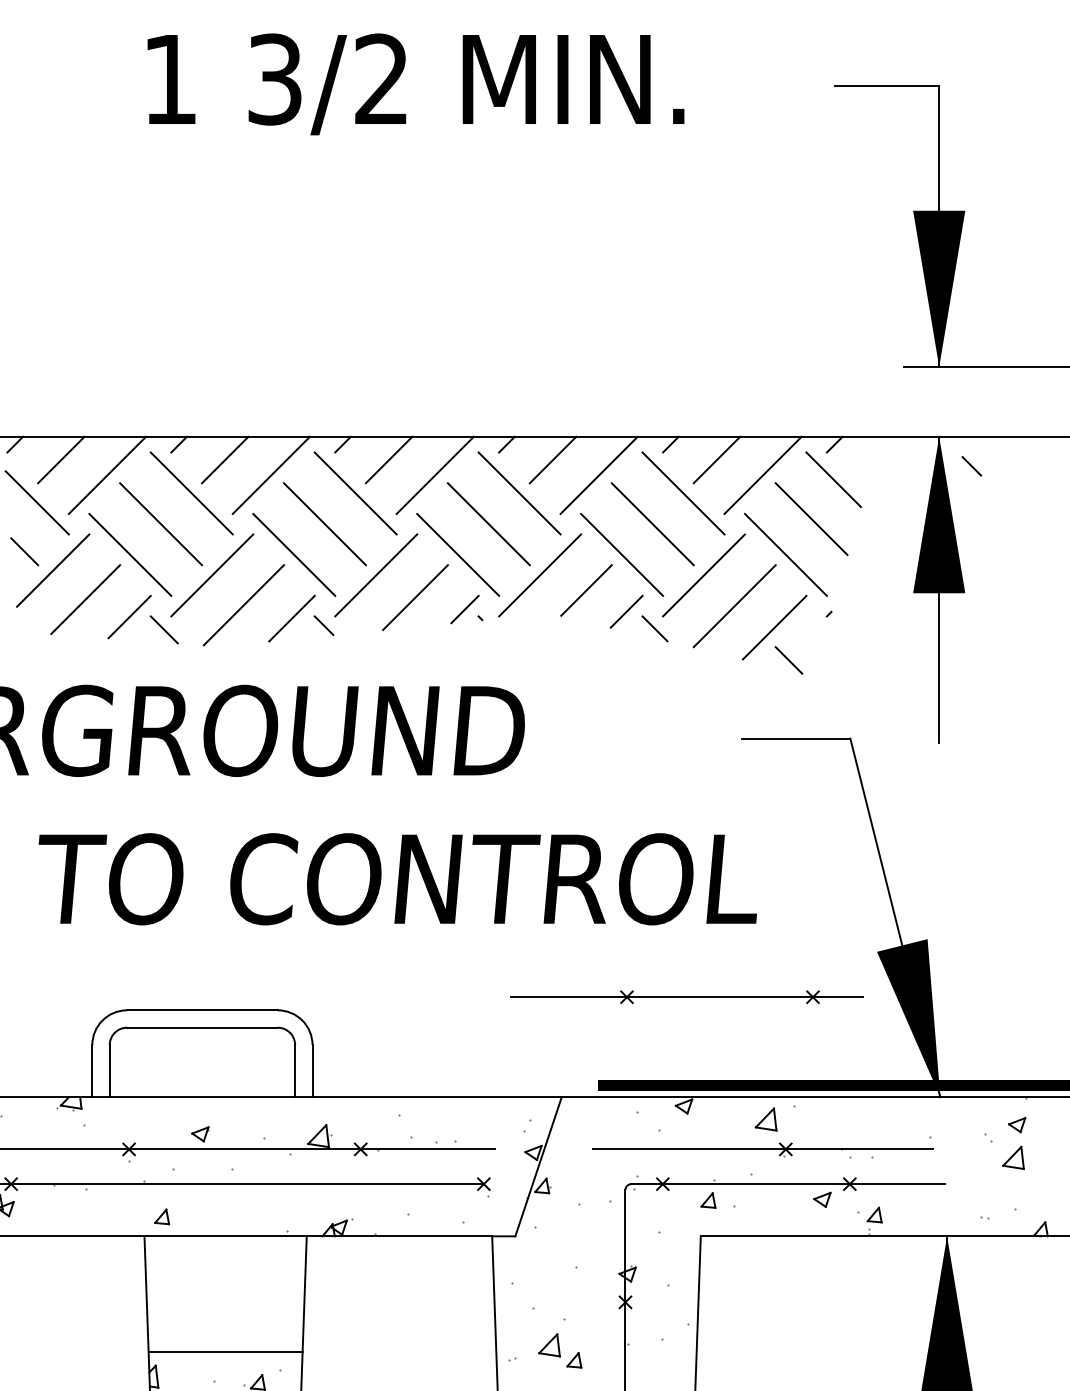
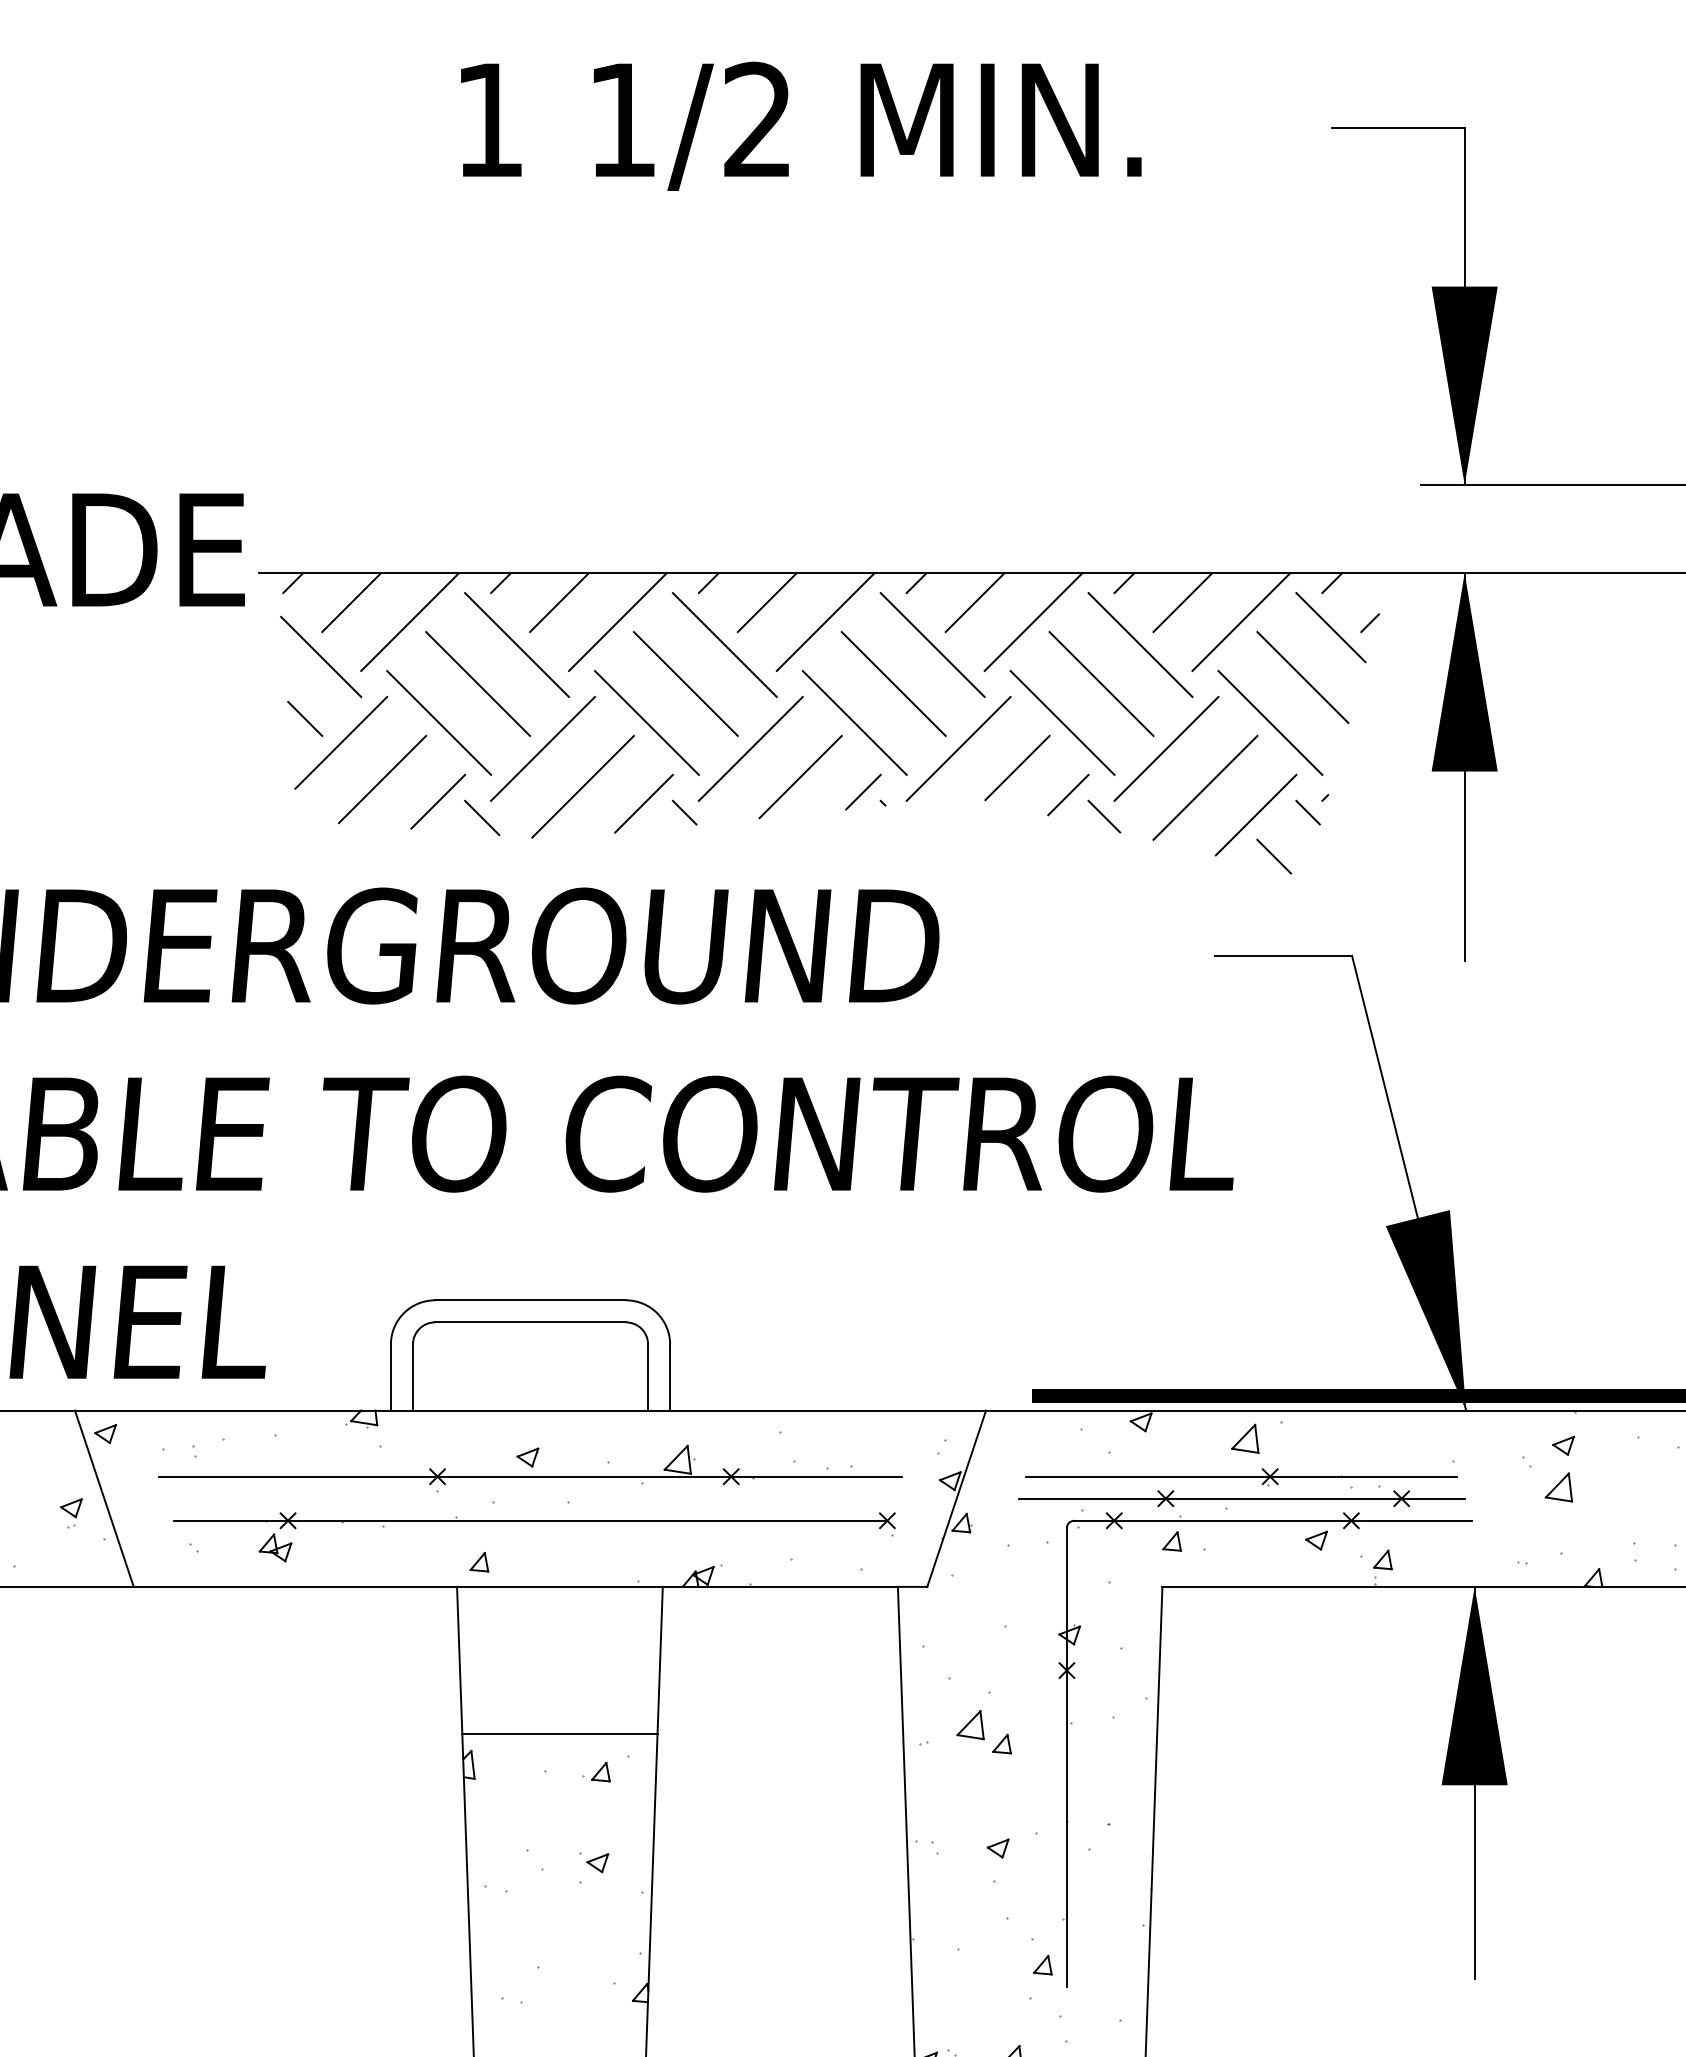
text: (274, 78) -> (622, 119), 3/2 -> 1/2
line: (971, 466) -> (1307, 812), moved
line: (864, 476) -> (1369, 623), added
part: (686, 997) -> (1241, 1498), moved

